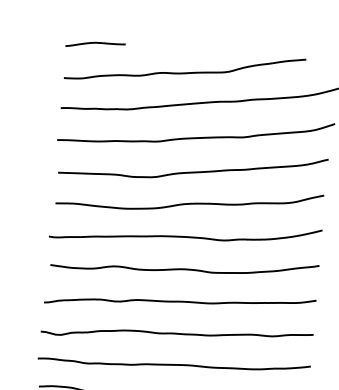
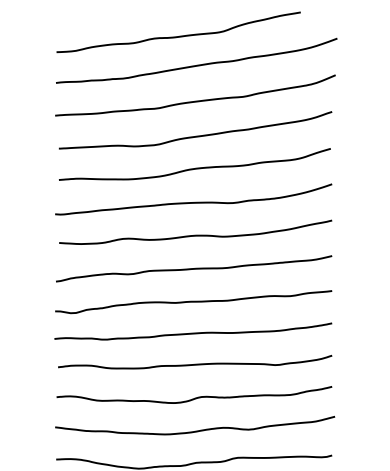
curve: (95, 43) -> (85, 14), removed

